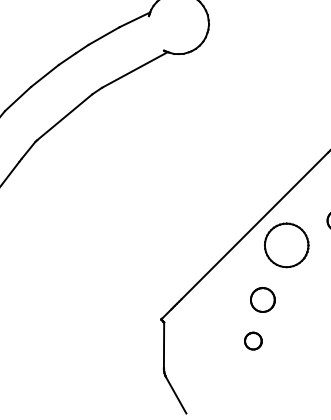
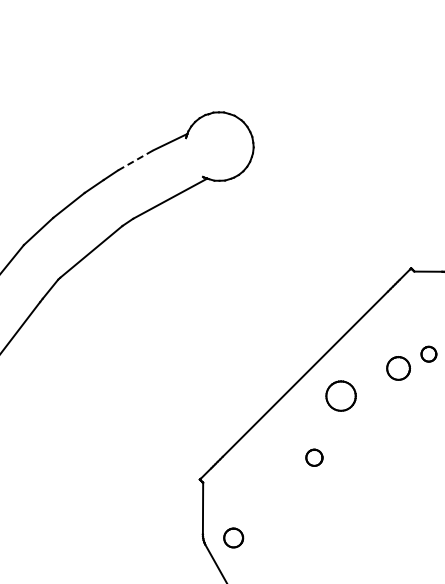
line: (104, 36) -> (136, 160), solid -> dashed
part: (286, 244) -> (340, 395), size x0.6
part: (263, 299) -> (314, 457), size x0.6
part: (253, 340) -> (233, 537), moved

